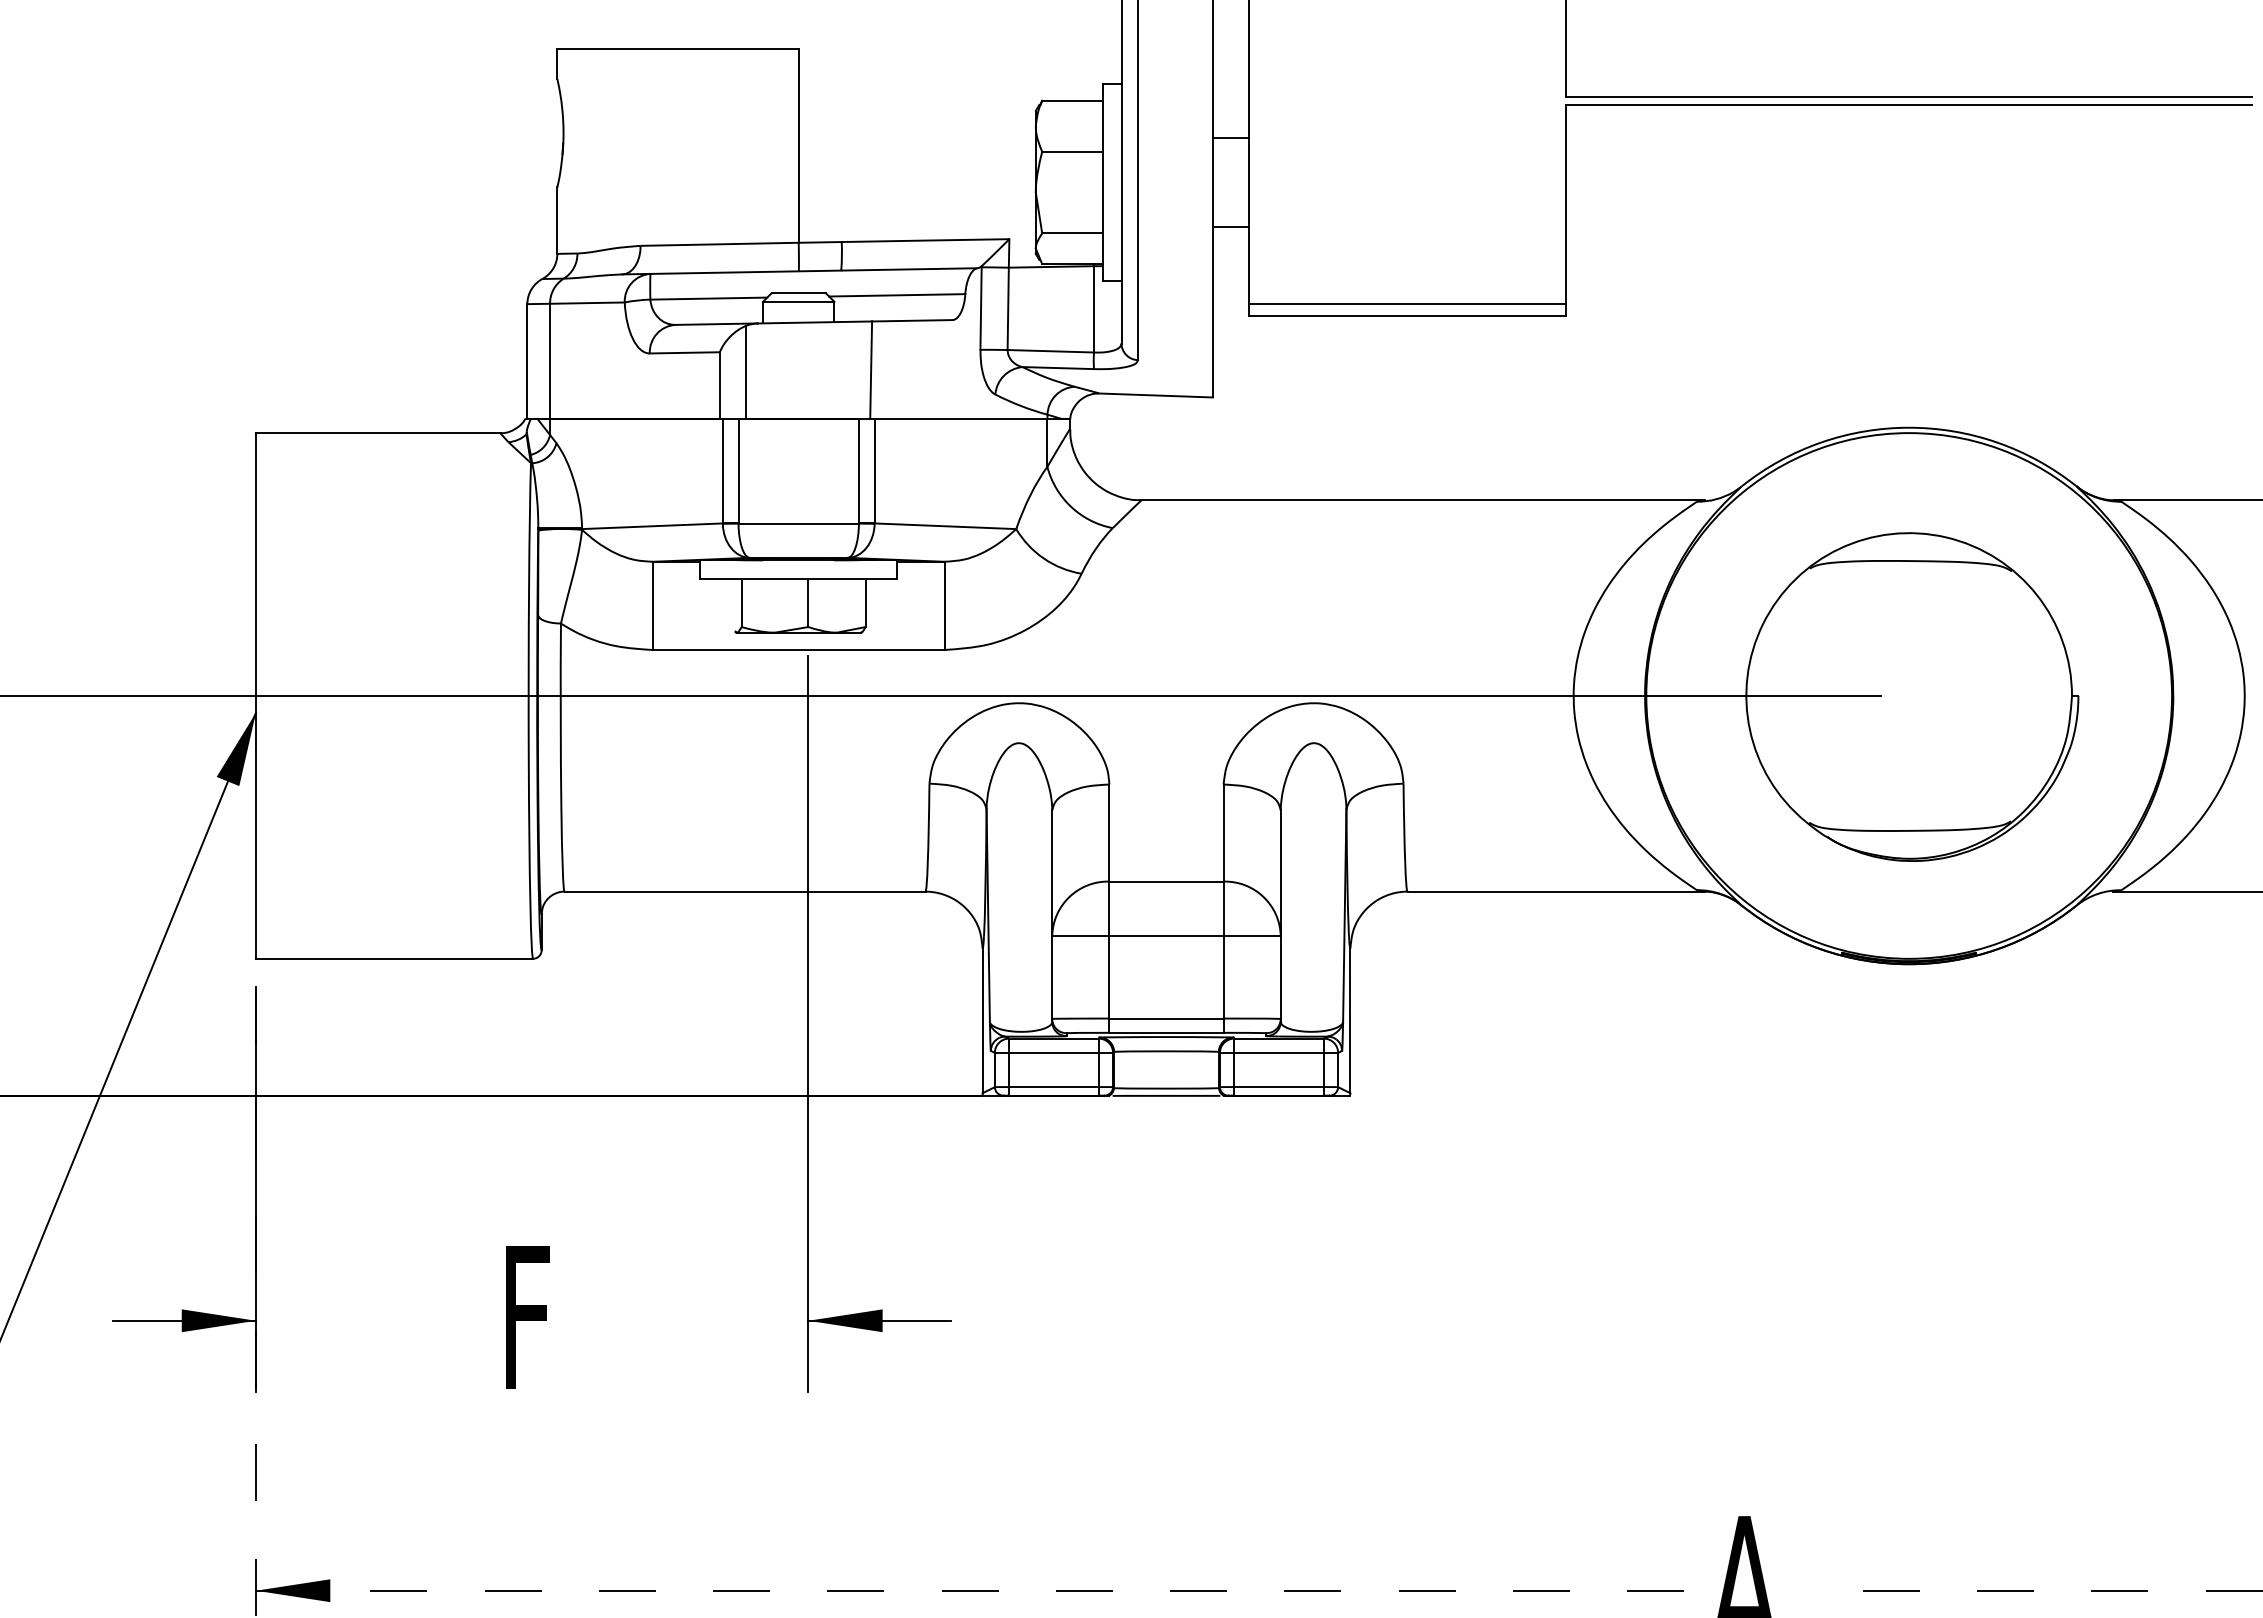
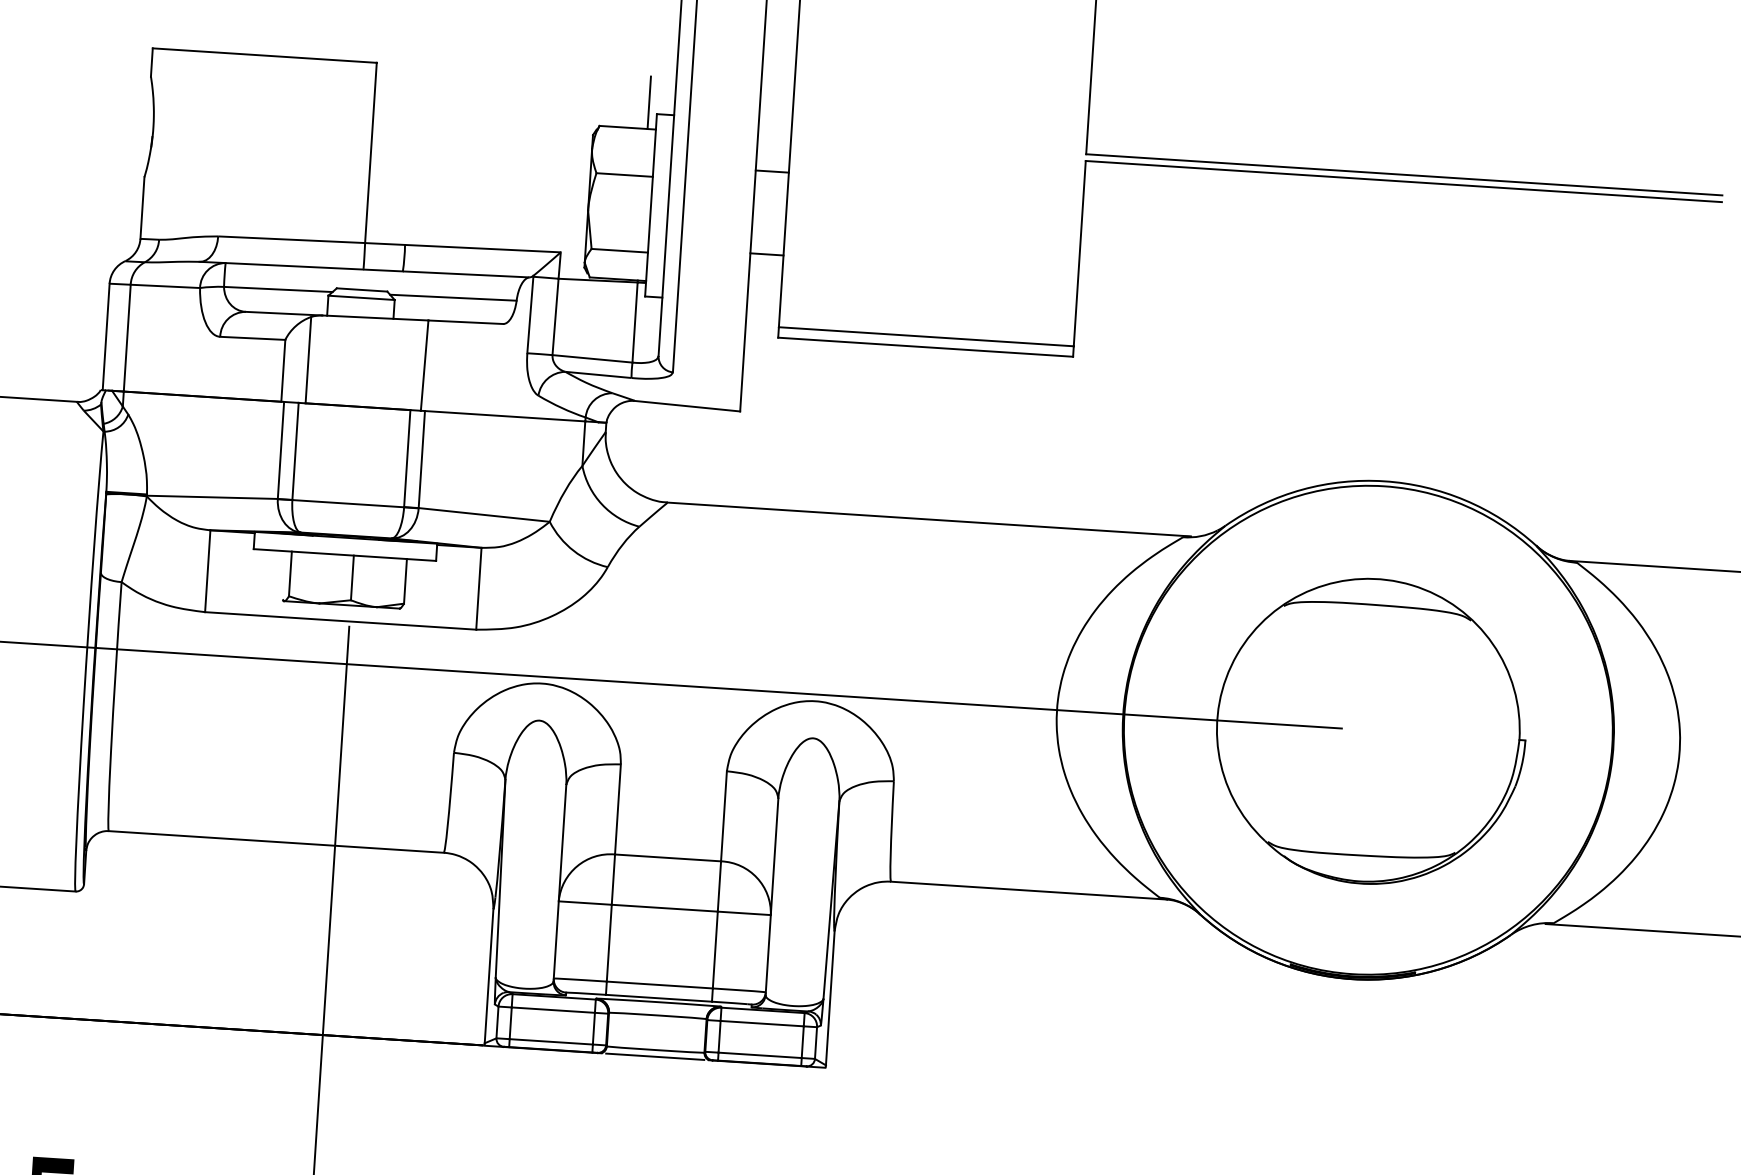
line: (1093, 72) -> (648, 102), added

